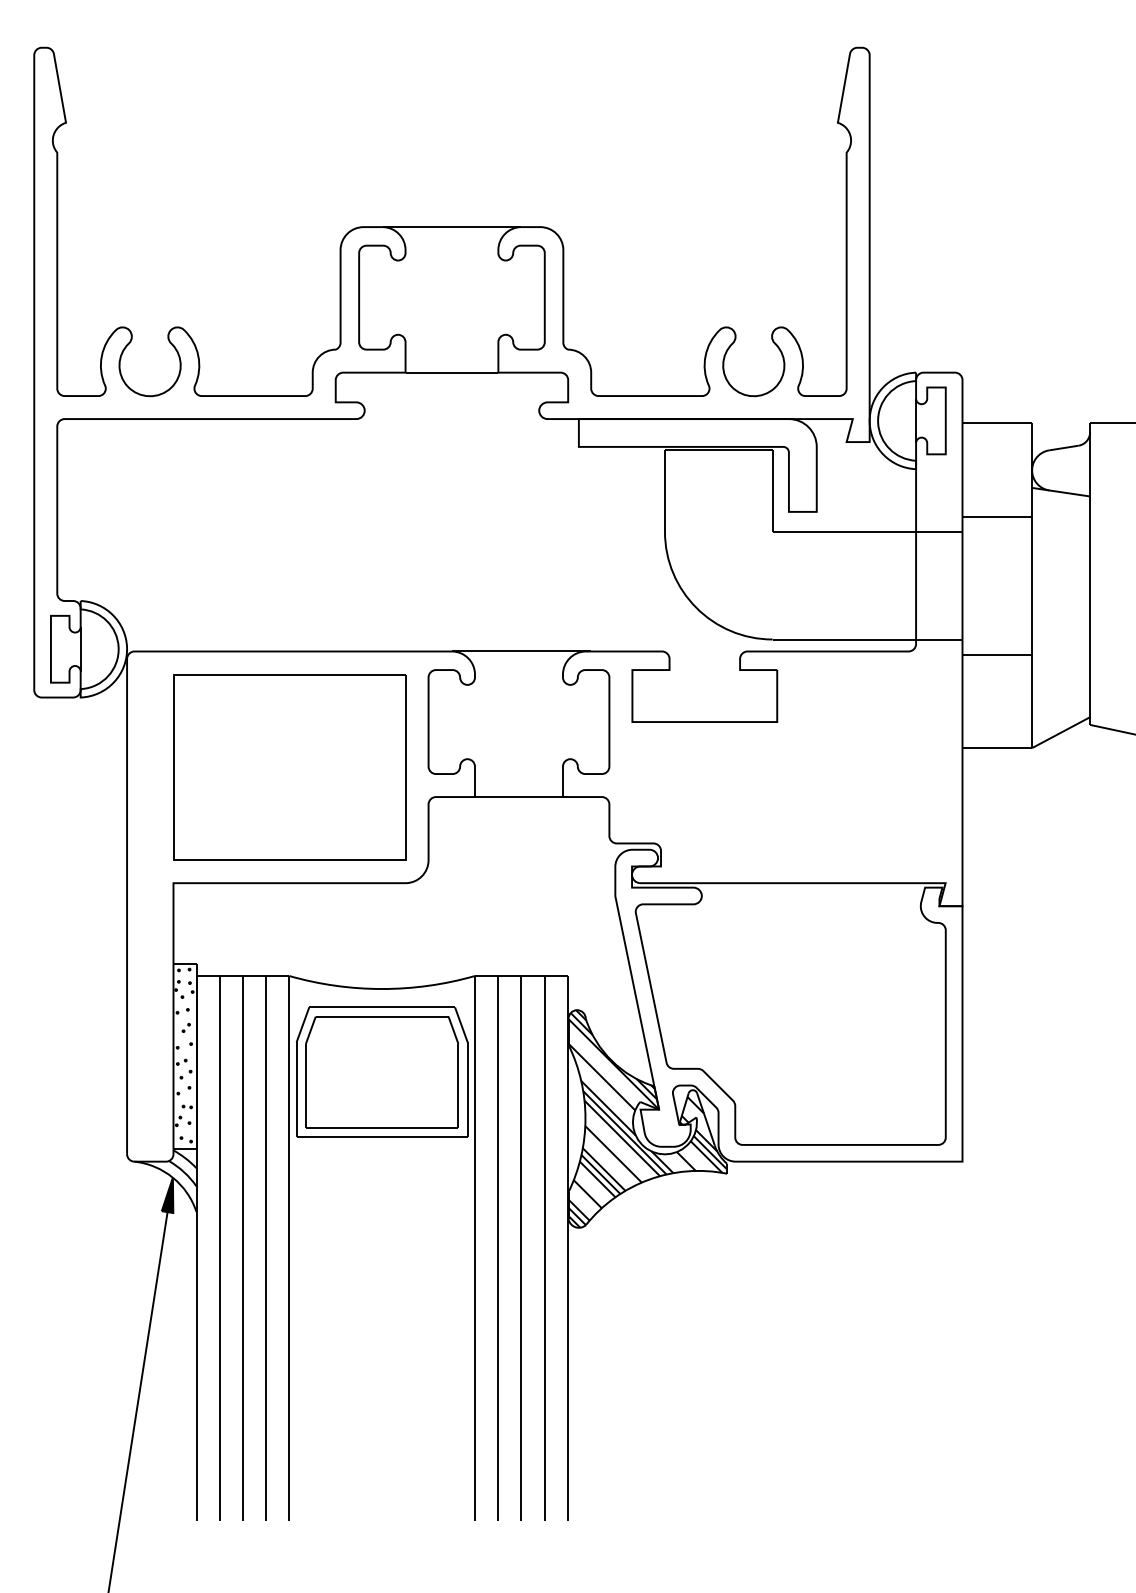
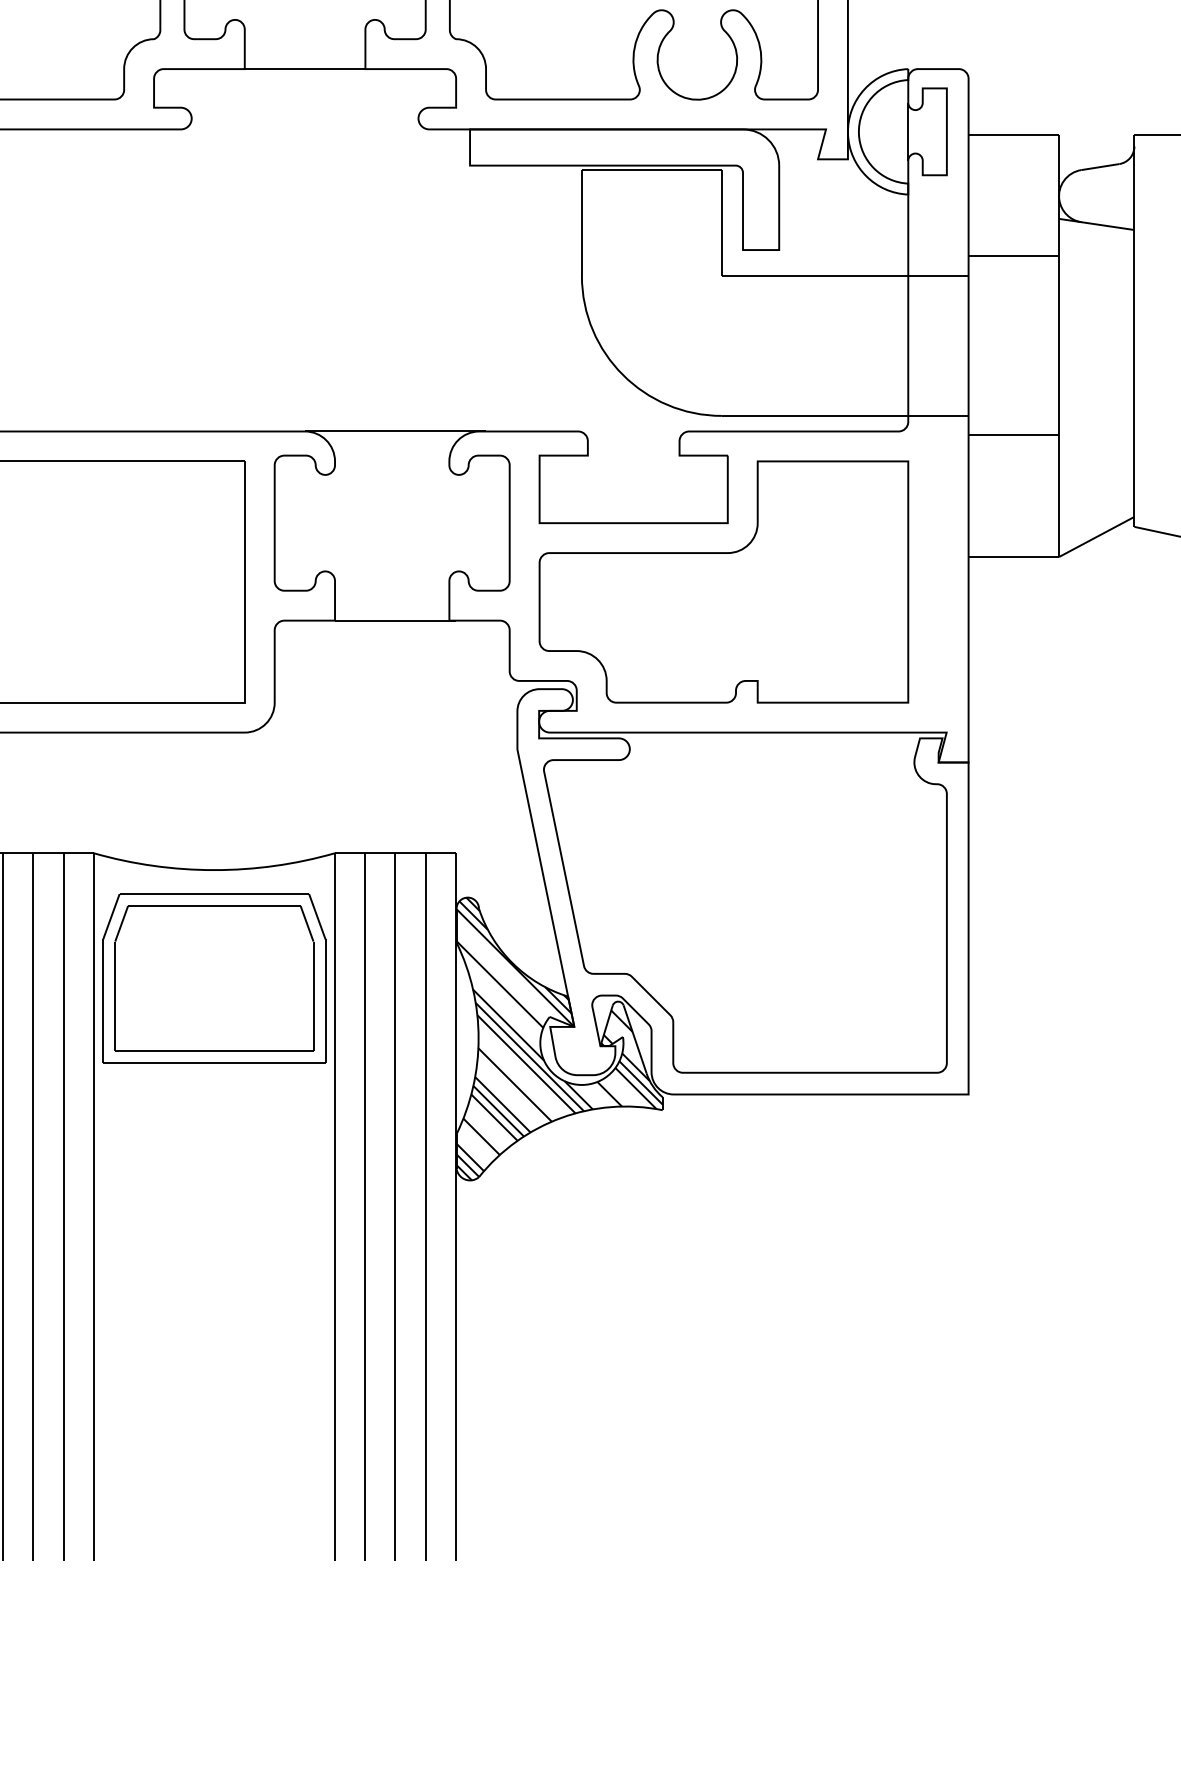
part: (773, 767) -> (722, 582), added

